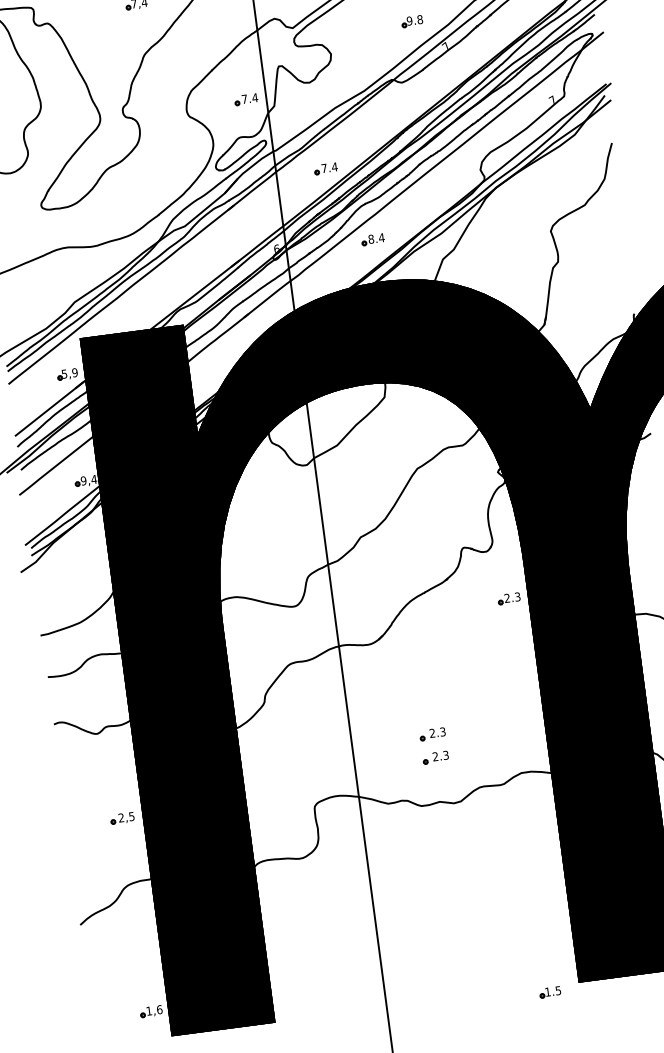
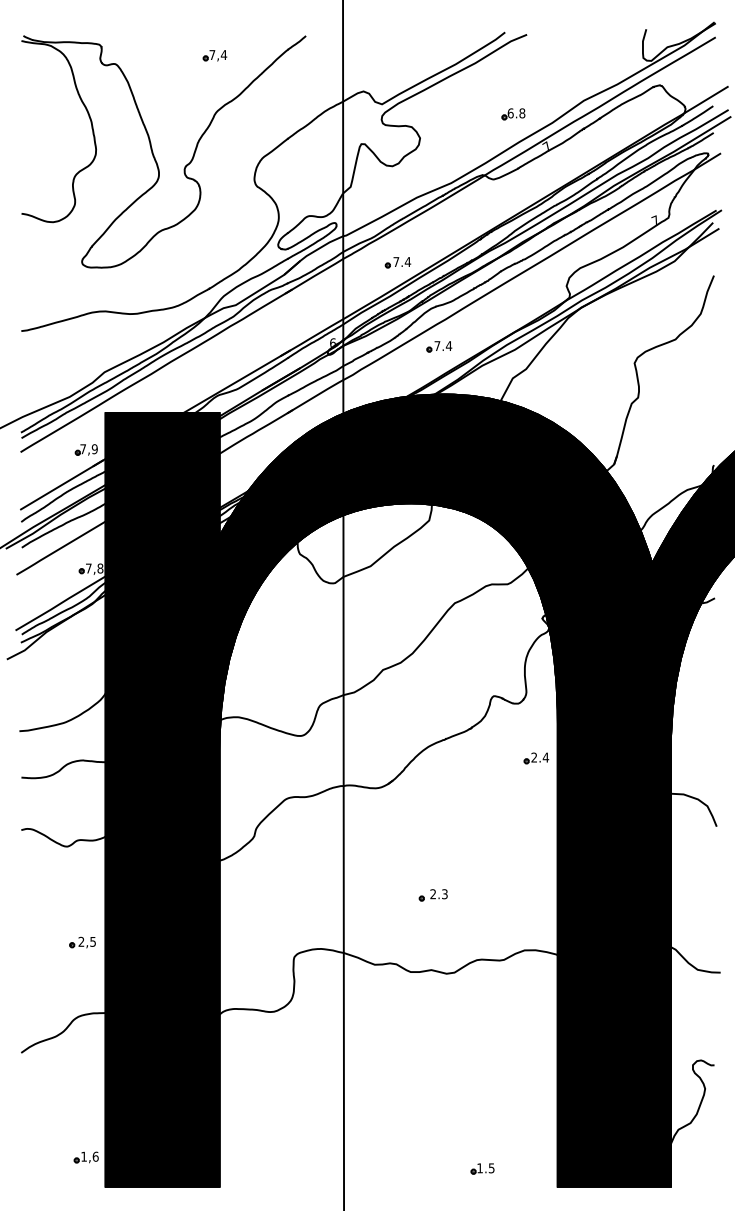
text: (409, 21) -> (510, 113), 9.8 -> 6.8
part: (245, 99) -> (320, 175), removed
text: (371, 239) -> (437, 346), 8.4 -> 7.4
text: (63, 374) -> (82, 449), 5,9 -> 7,9
text: (88, 480) -> (94, 568), 9,4 -> 7,8
text: (517, 596) -> (545, 757), 2.3 -> 2.4
part: (435, 757) -> (432, 921), removed
part: (550, 991) -> (482, 1168), moved

